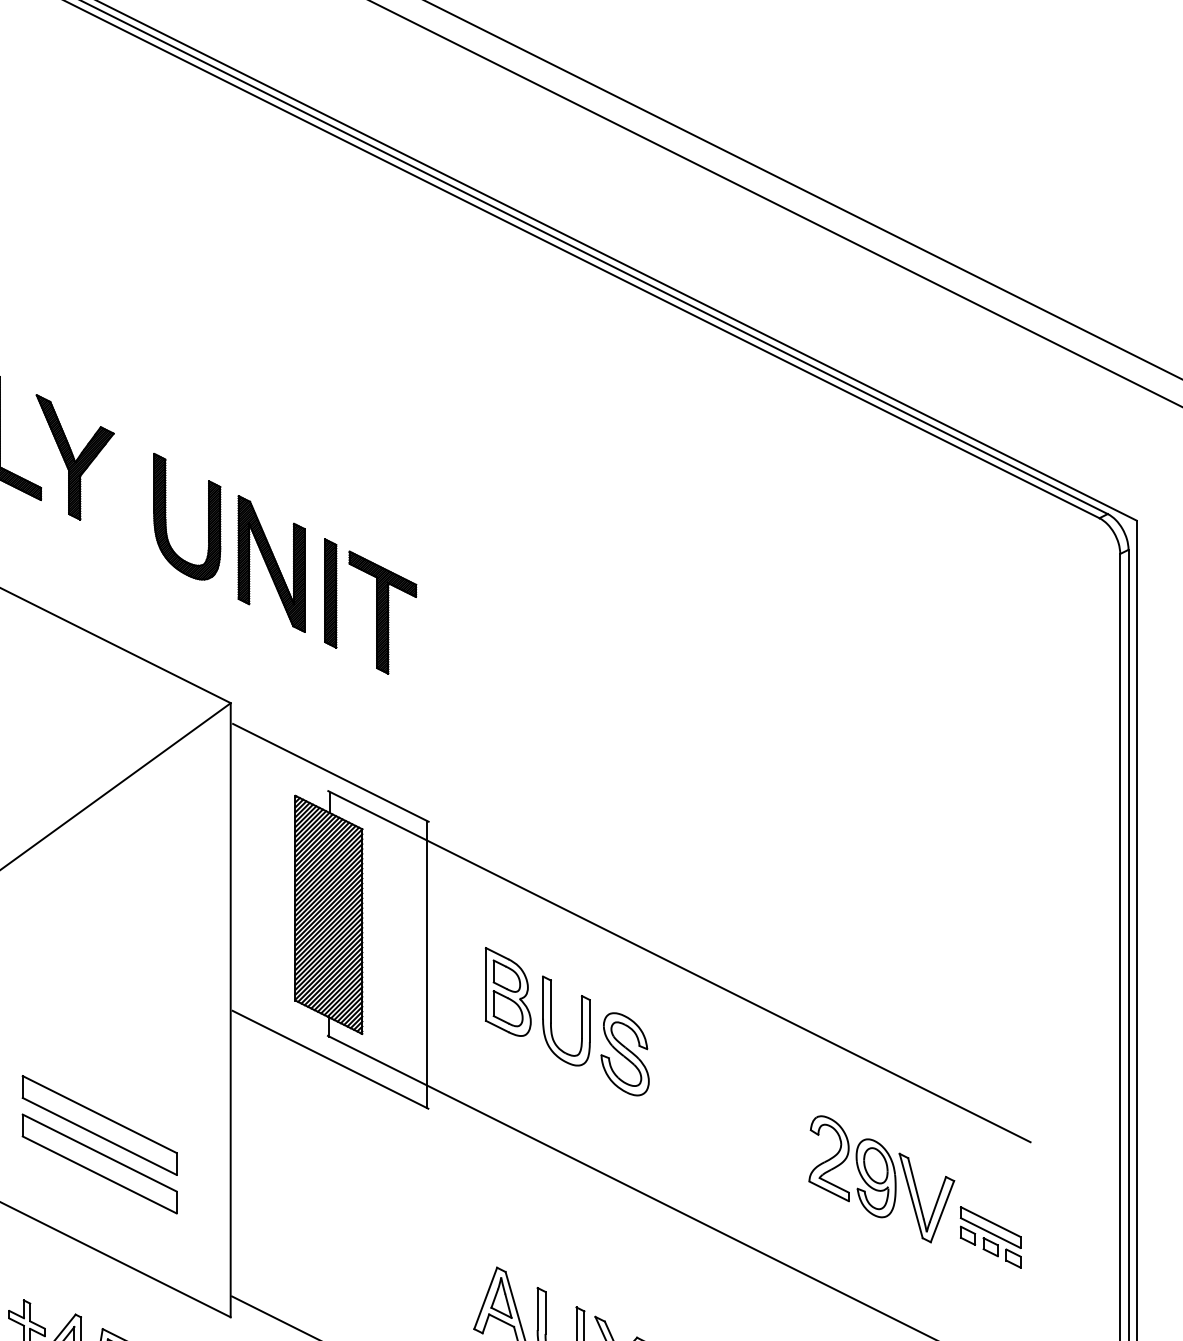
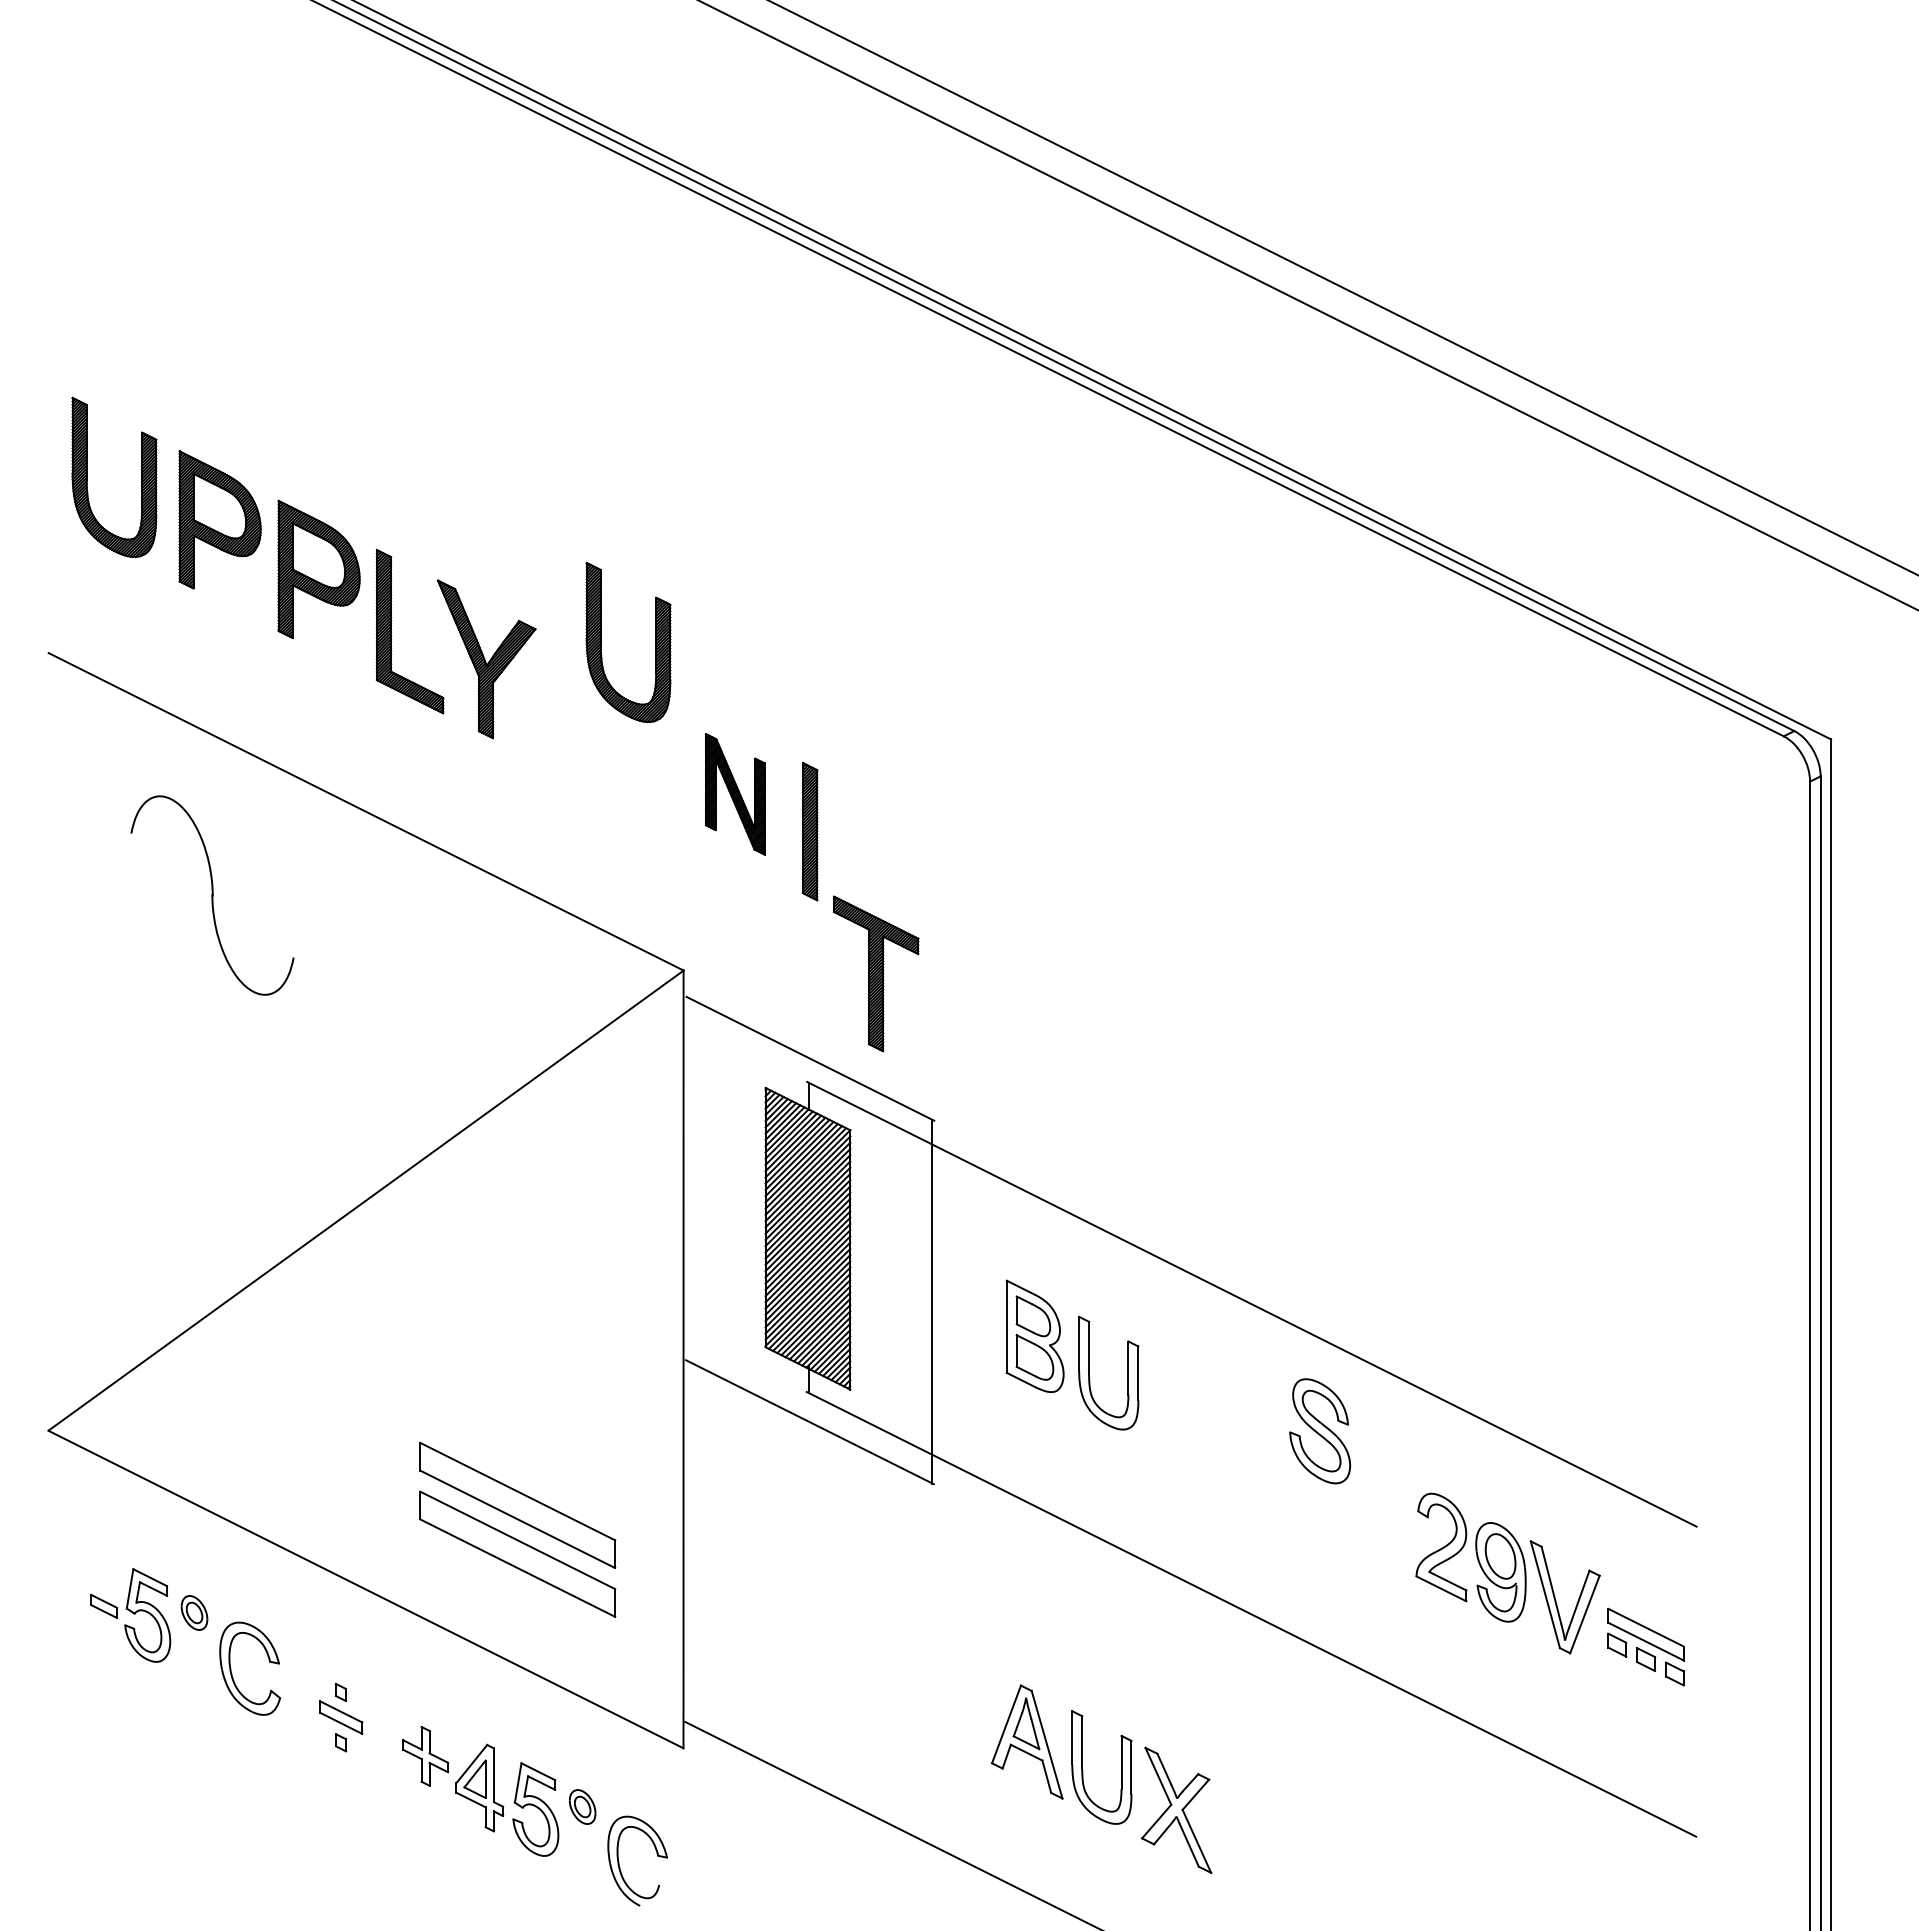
part: (165, 515) -> (601, 641), moved
part: (271, 564) -> (735, 794), size x0.7
part: (383, 612) -> (876, 973), moved
part: (624, 1054) -> (1319, 1431), moved

